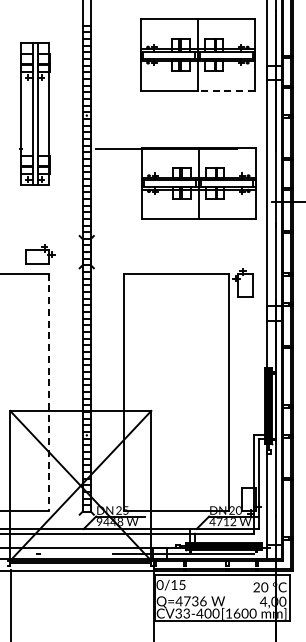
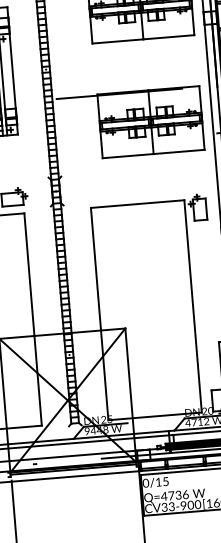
line: (226, 90) -> (168, 36), dashed -> solid
line: (49, 392) -> (33, 319), dashed -> solid
text: (199, 613) -> (183, 505), CV33-400 -> CV33-900

